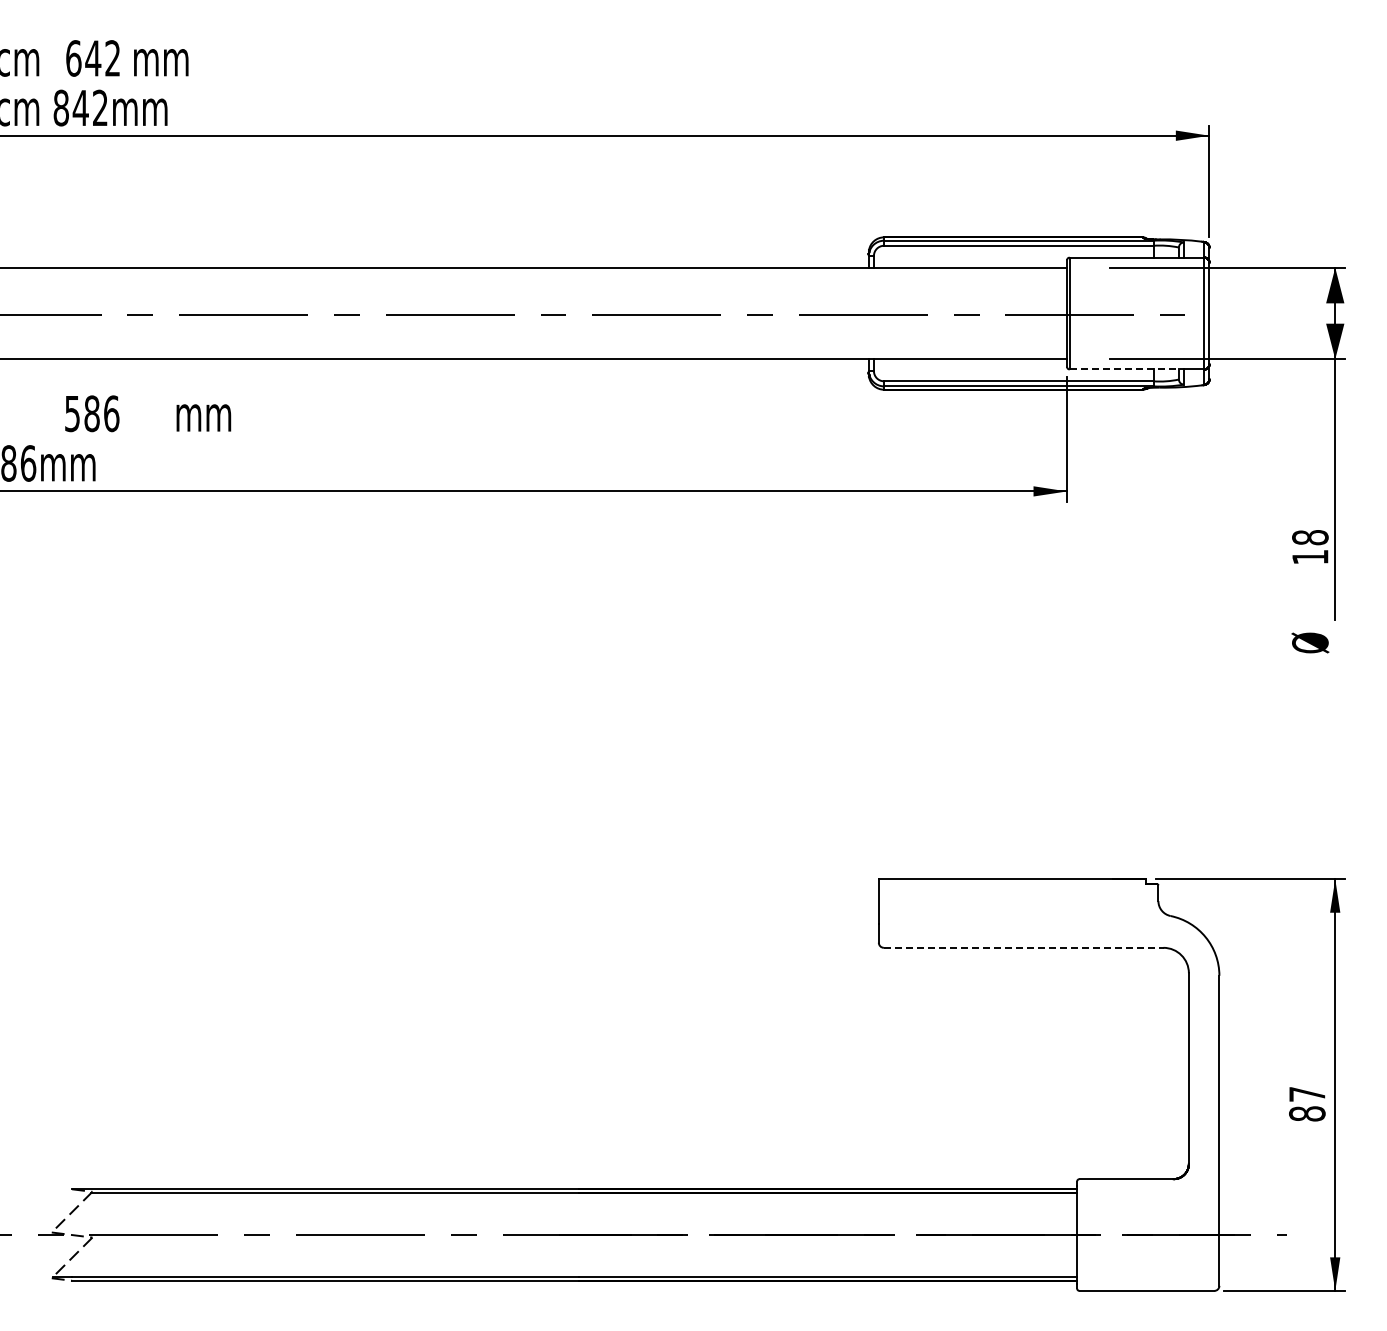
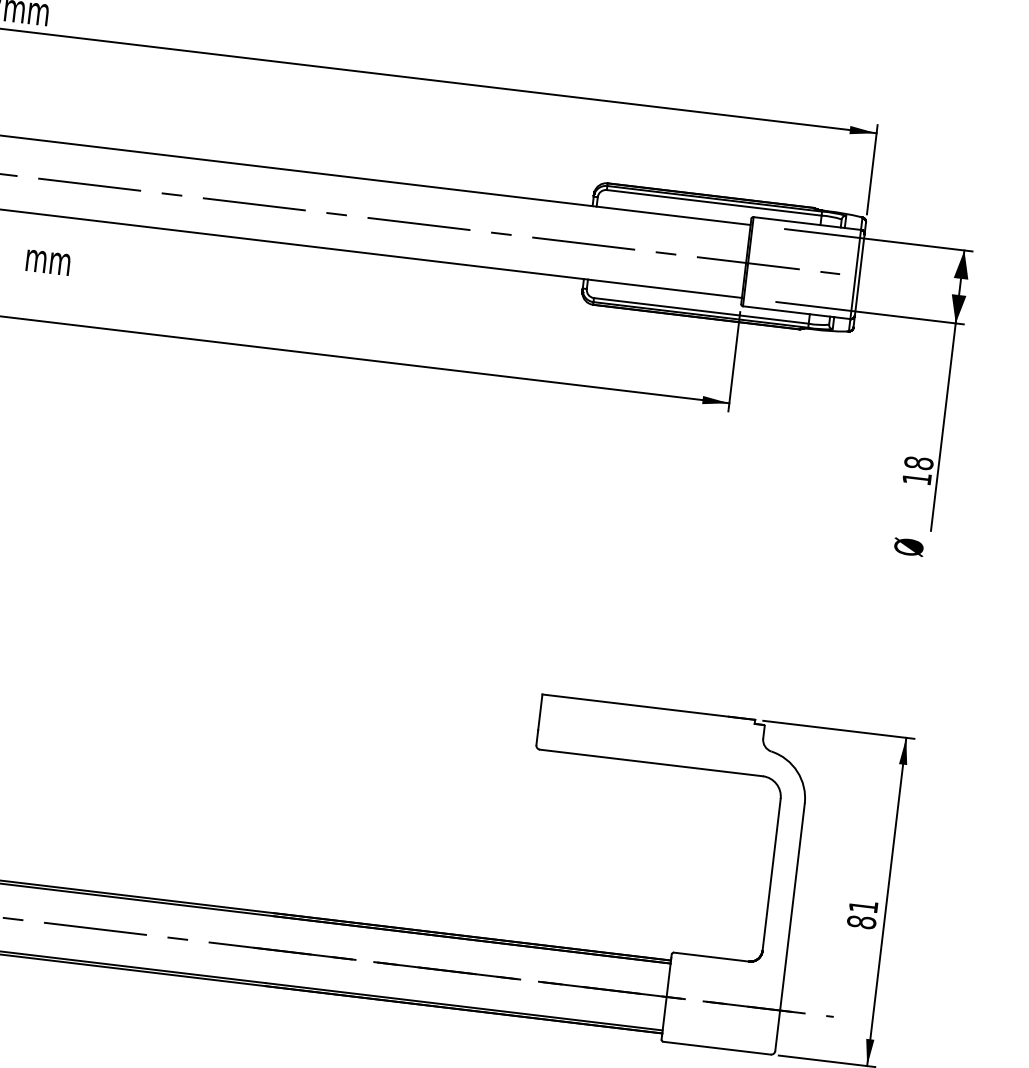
line: (1127, 369) -> (789, 311), dashed -> solid
line: (1023, 947) -> (651, 762), dashed -> solid
text: (1307, 1094) -> (863, 906), 87 -> 81

